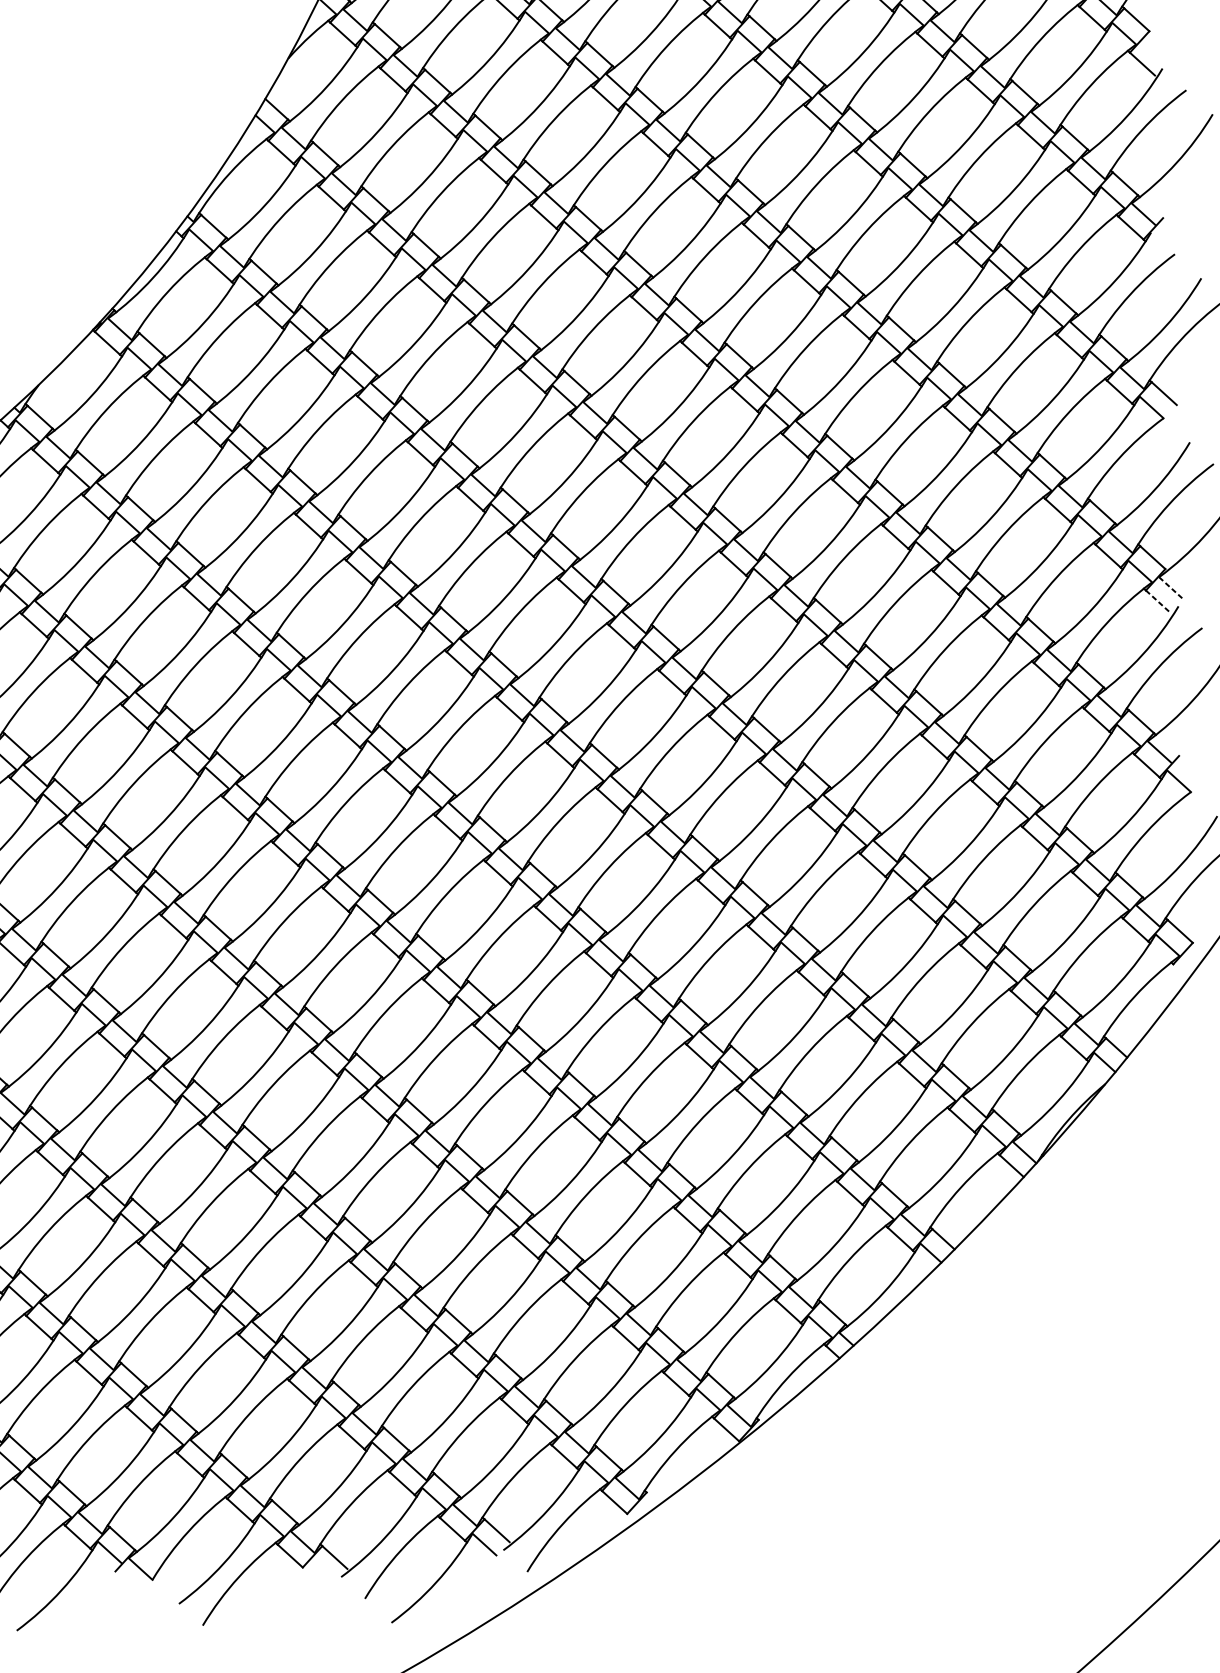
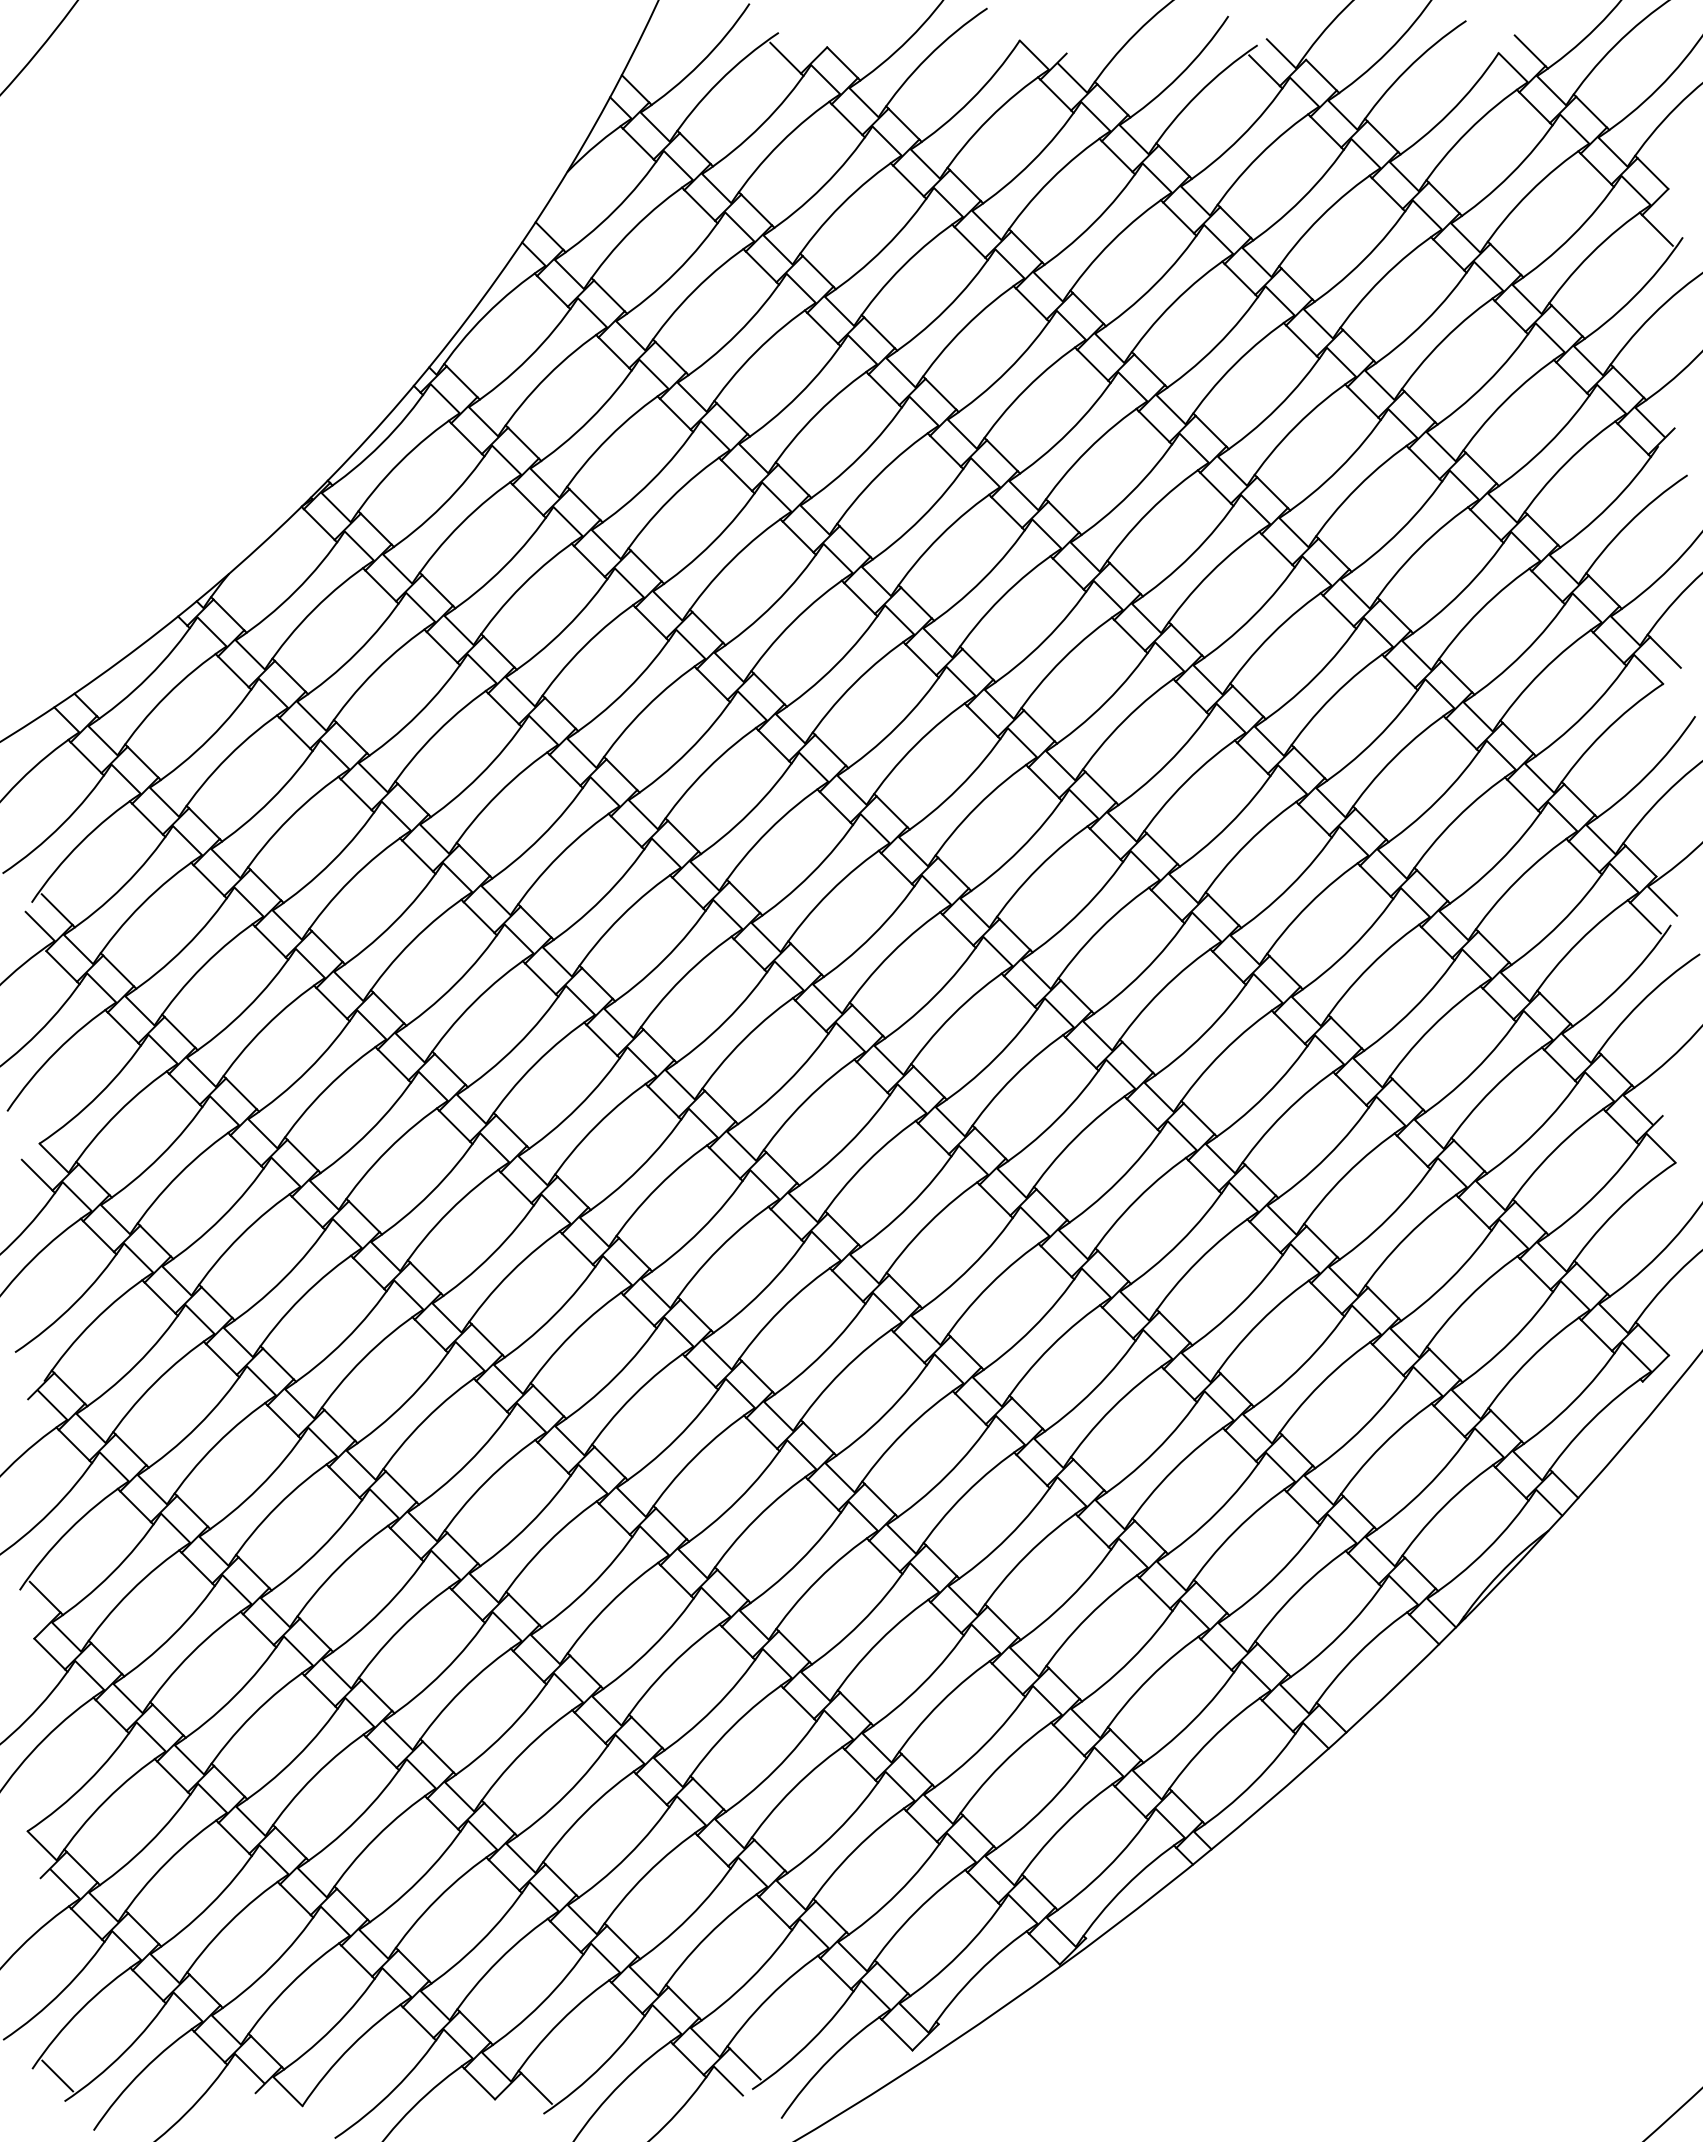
line: (1171, 588) -> (1662, 901), dashed -> solid
line: (1158, 602) -> (1645, 918), dashed -> solid

